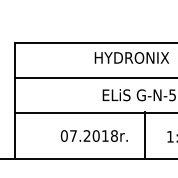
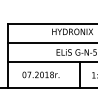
text: (93, 135) -> (40, 74), moved

